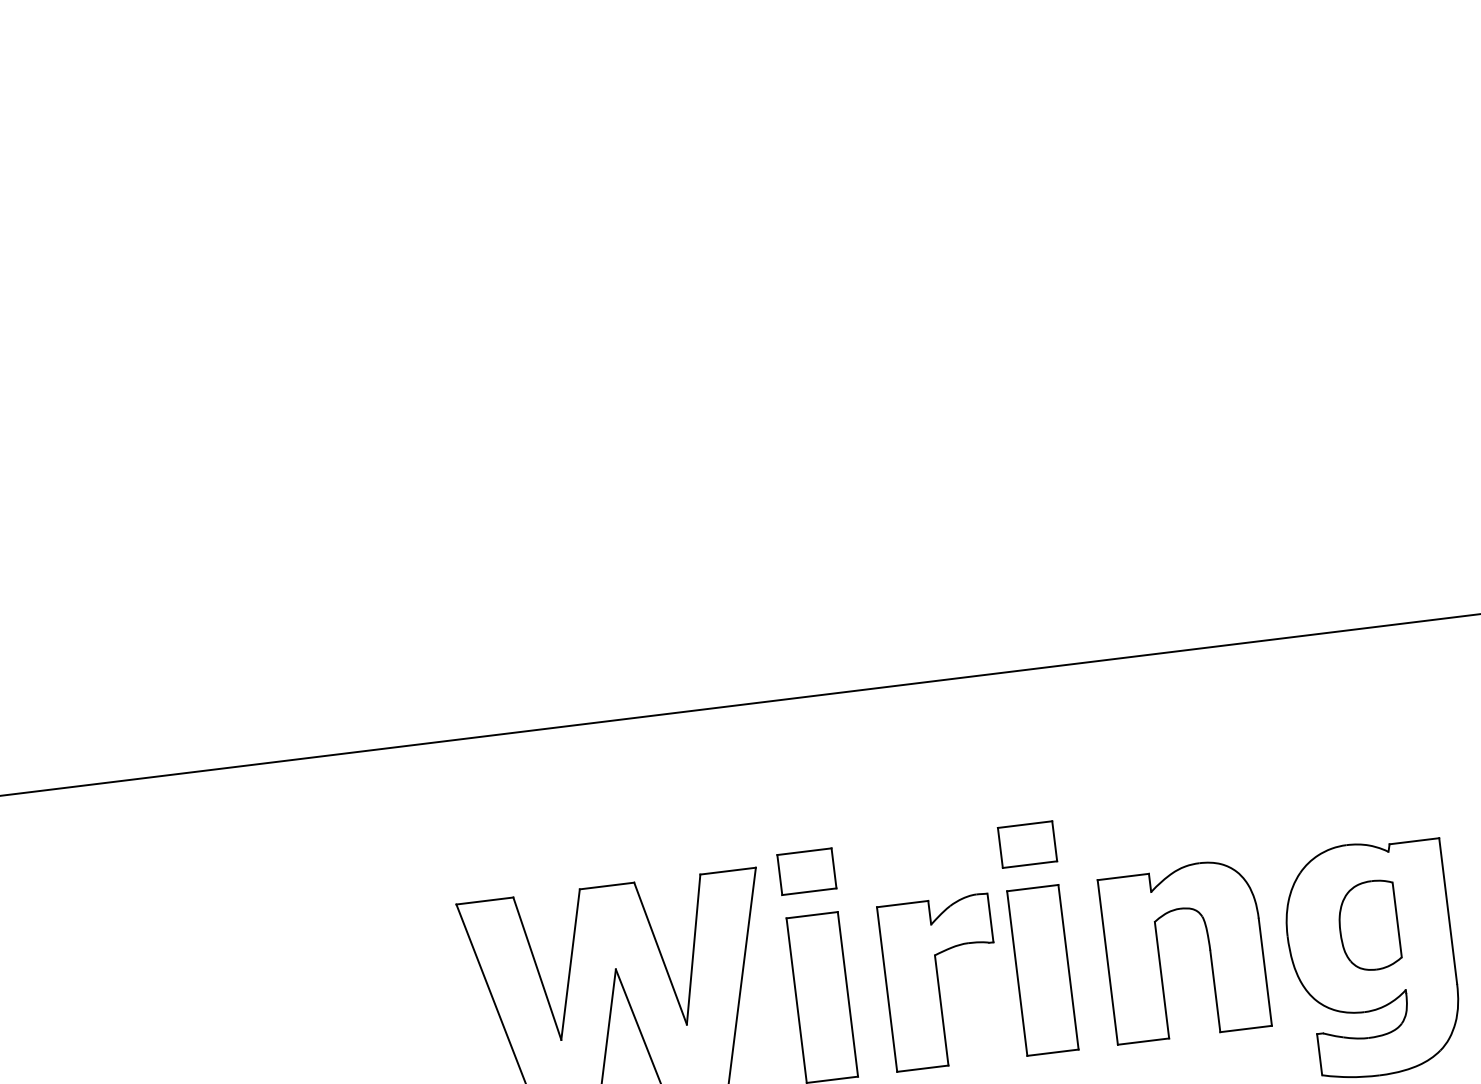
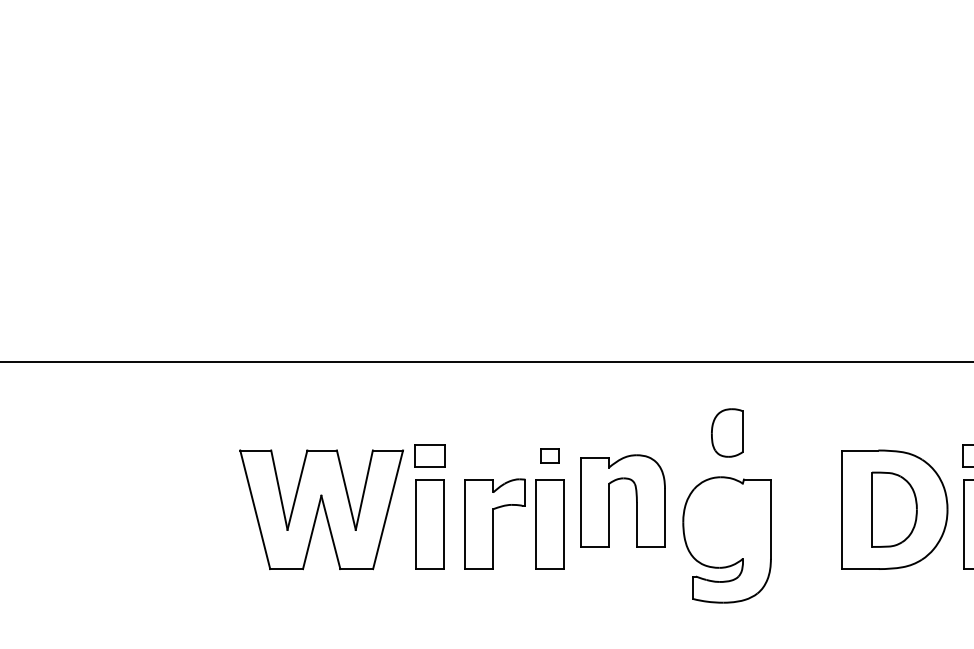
part: (1026, 843) -> (549, 455), size x0.6
part: (1368, 925) -> (727, 432), moved
part: (1159, 952) -> (609, 500), moved

